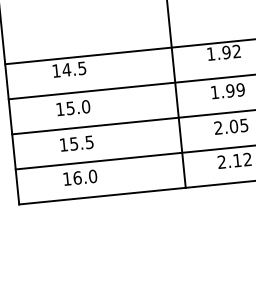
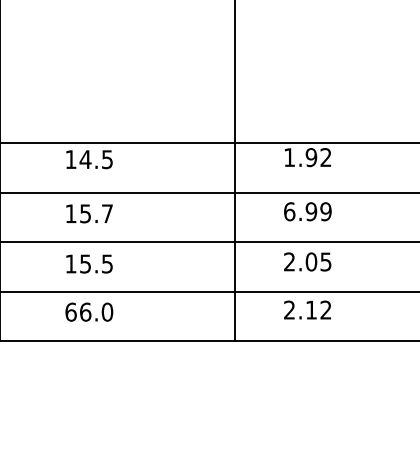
text: (214, 92) -> (289, 211), 1.99 -> 6.99
text: (86, 106) -> (107, 213), 15.0 -> 15.7
text: (66, 178) -> (70, 311), 16.0 -> 66.0

